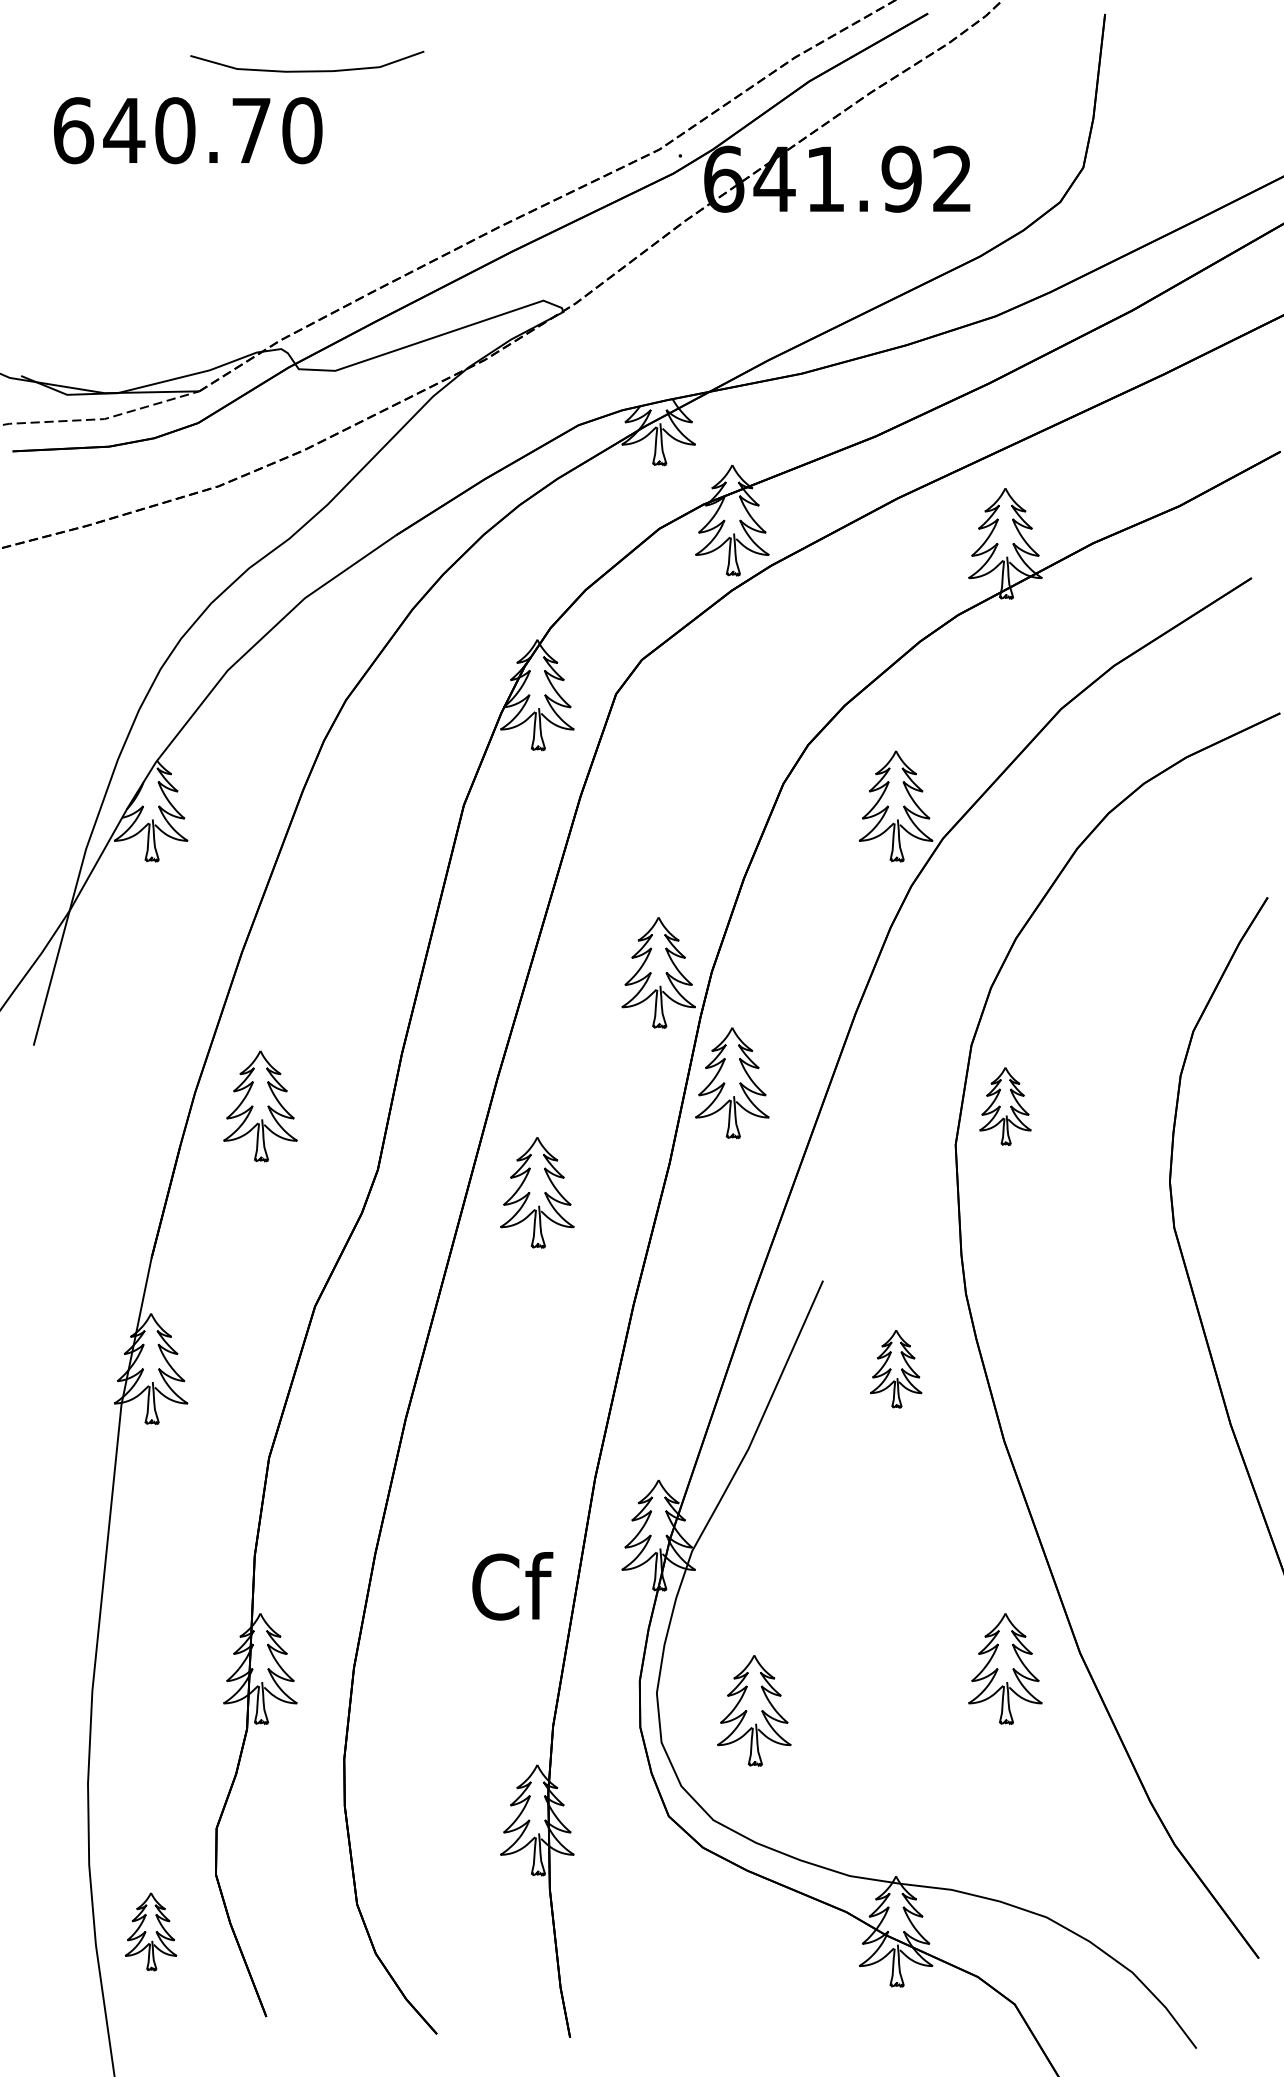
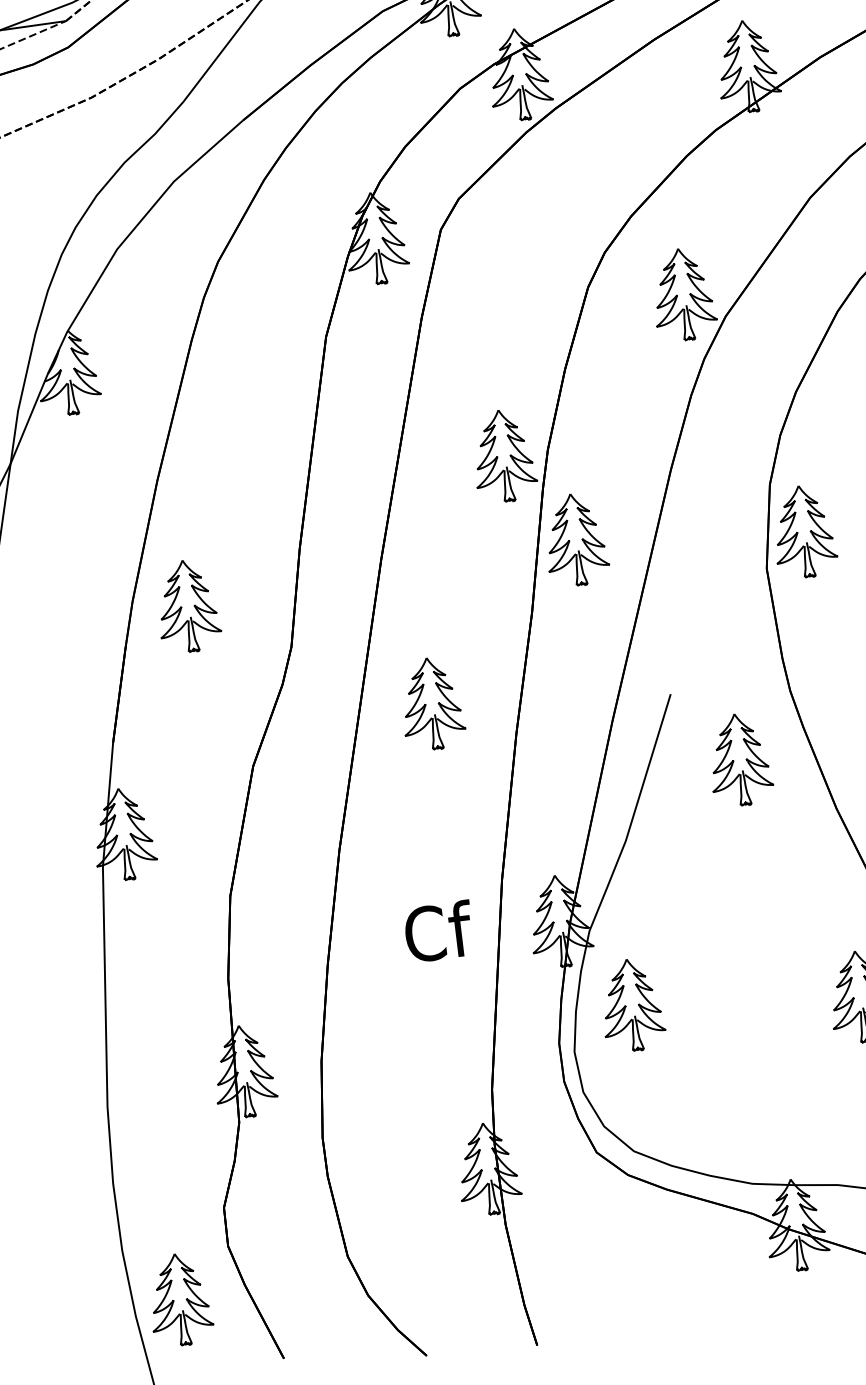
part: (1005, 1106) -> (804, 531), size x1.43
part: (537, 1192) -> (432, 703), moved
part: (896, 1368) -> (740, 759), size x1.43
text: (512, 1586) -> (438, 931), moved
part: (754, 1710) -> (632, 1004), moved
part: (150, 1931) -> (179, 1299), size x1.43

